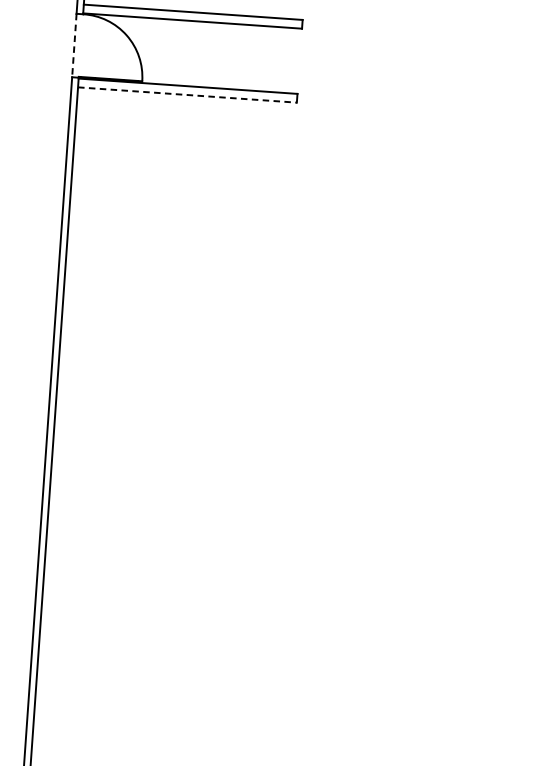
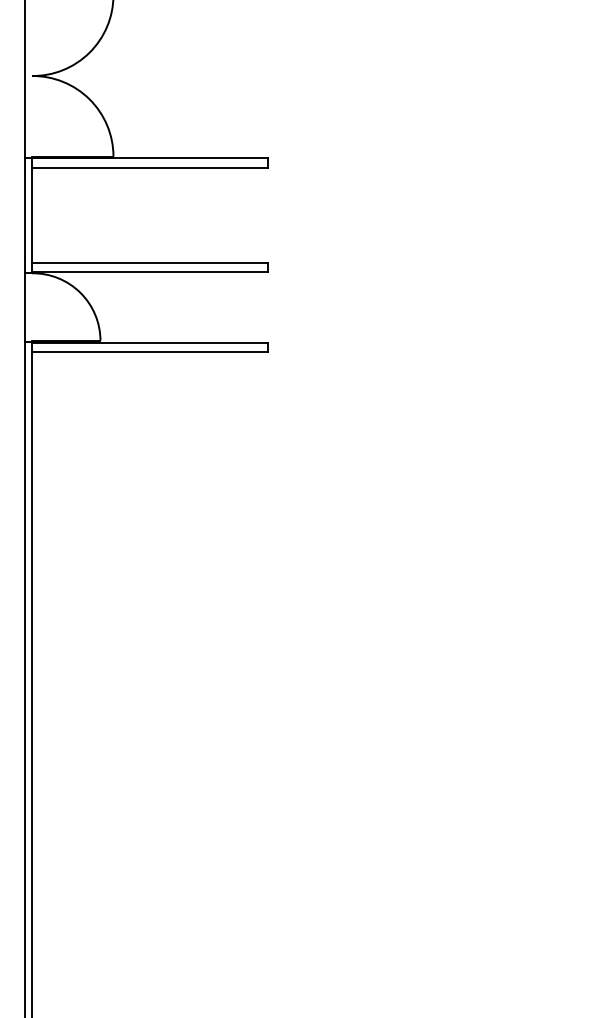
line: (73, 46) -> (24, 308), dashed -> solid
line: (187, 95) -> (150, 352), dashed -> solid

